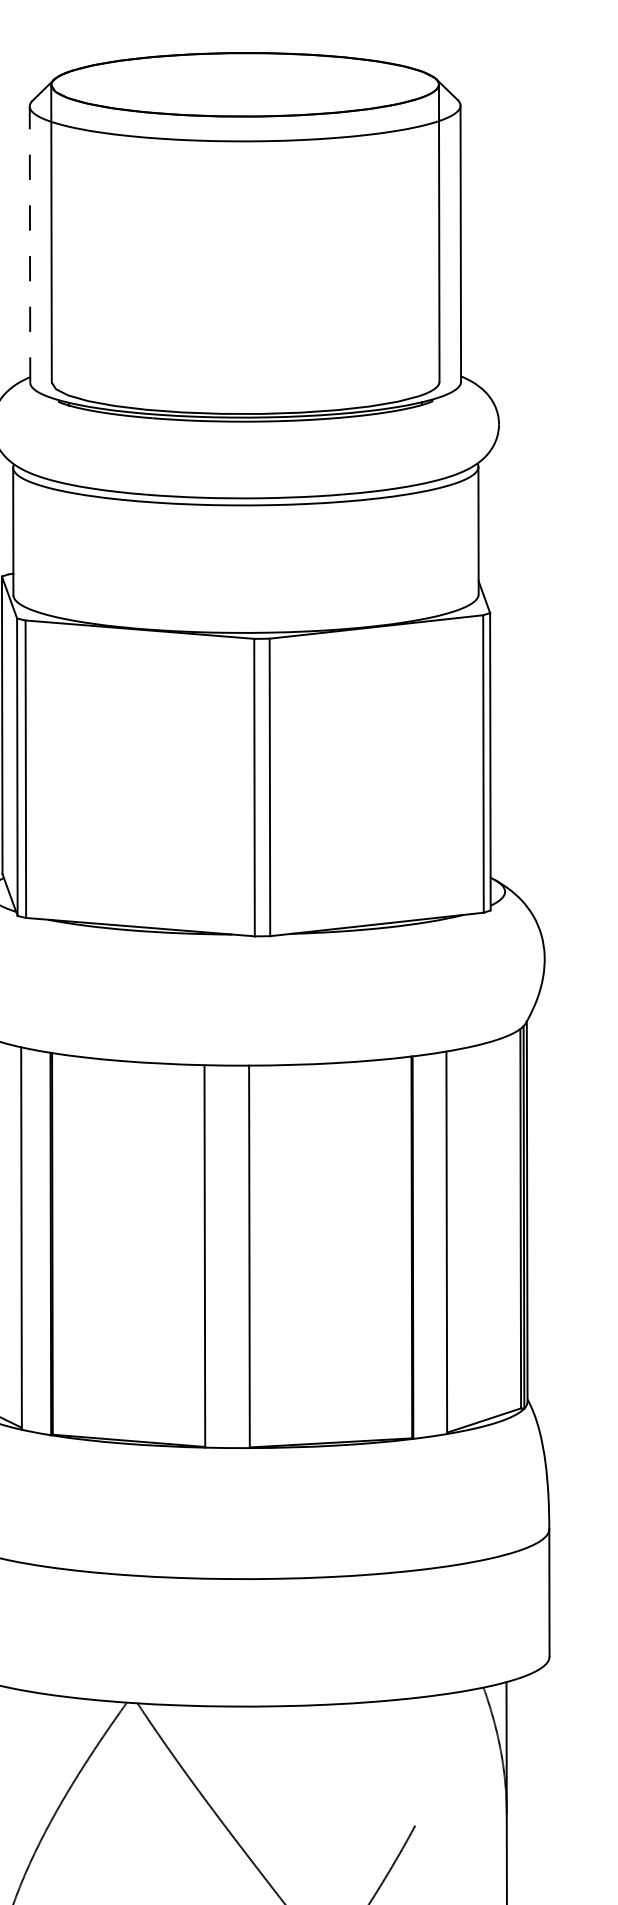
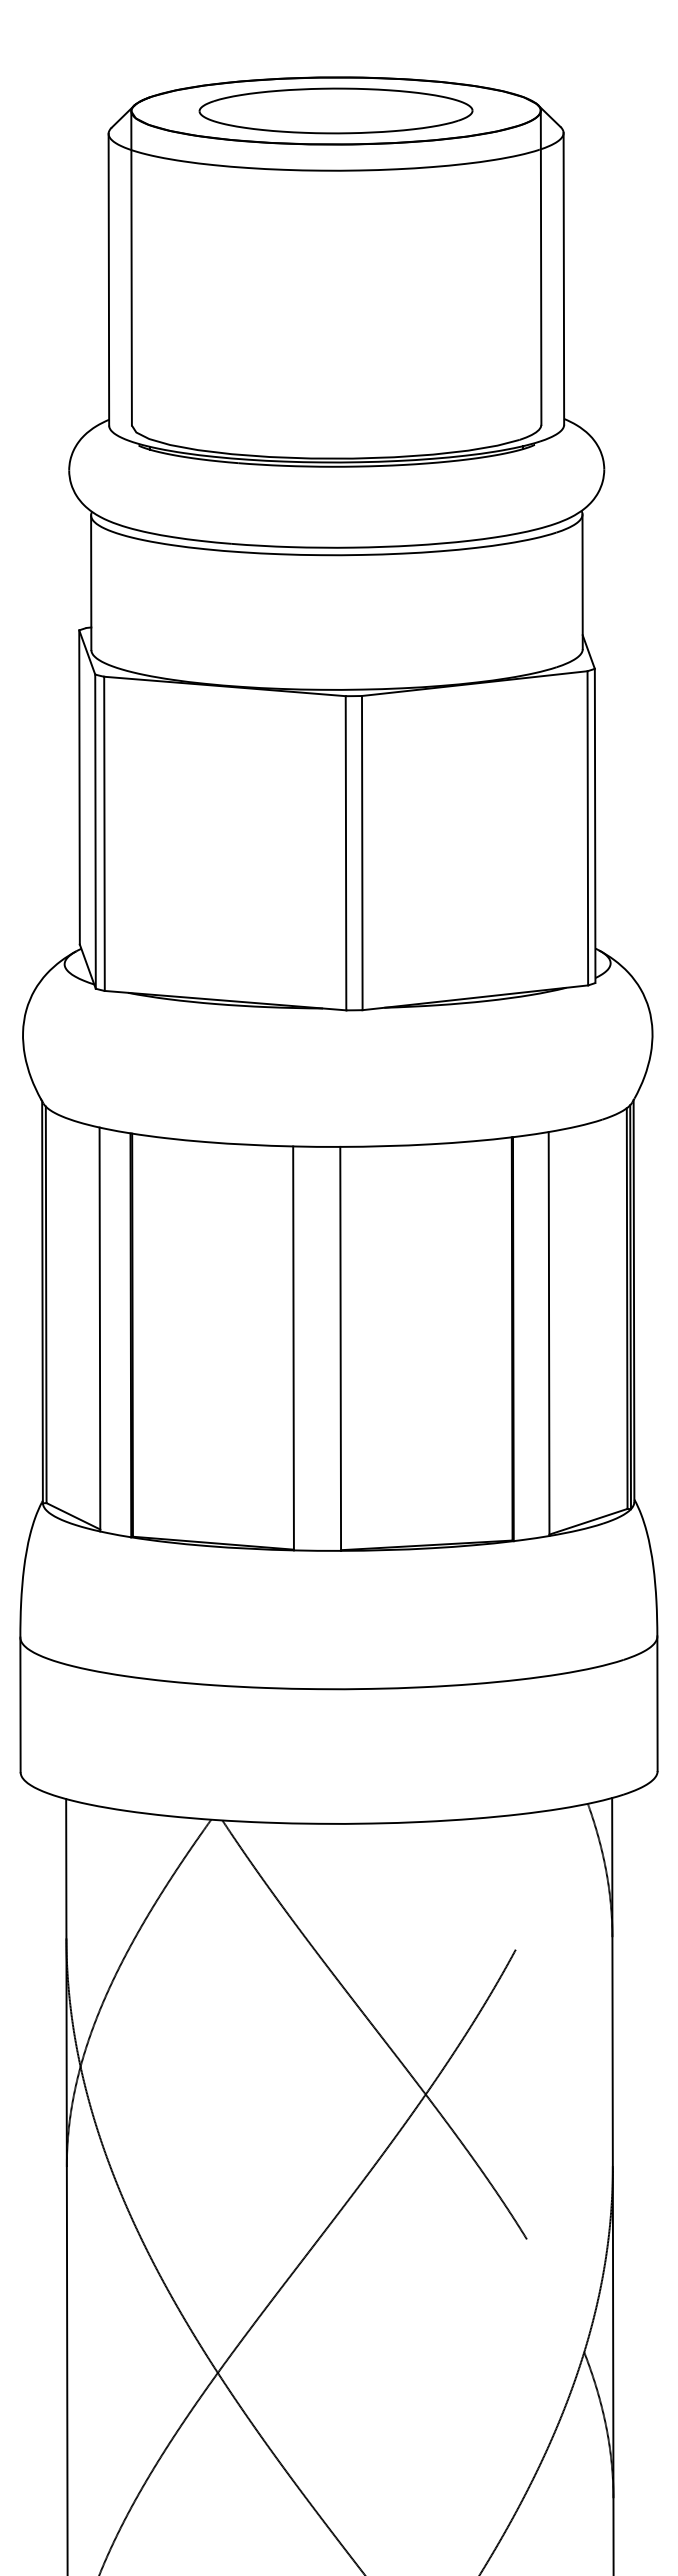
part: (244, 84) -> (335, 110), added
line: (29, 244) -> (108, 279), dashed -> solid

